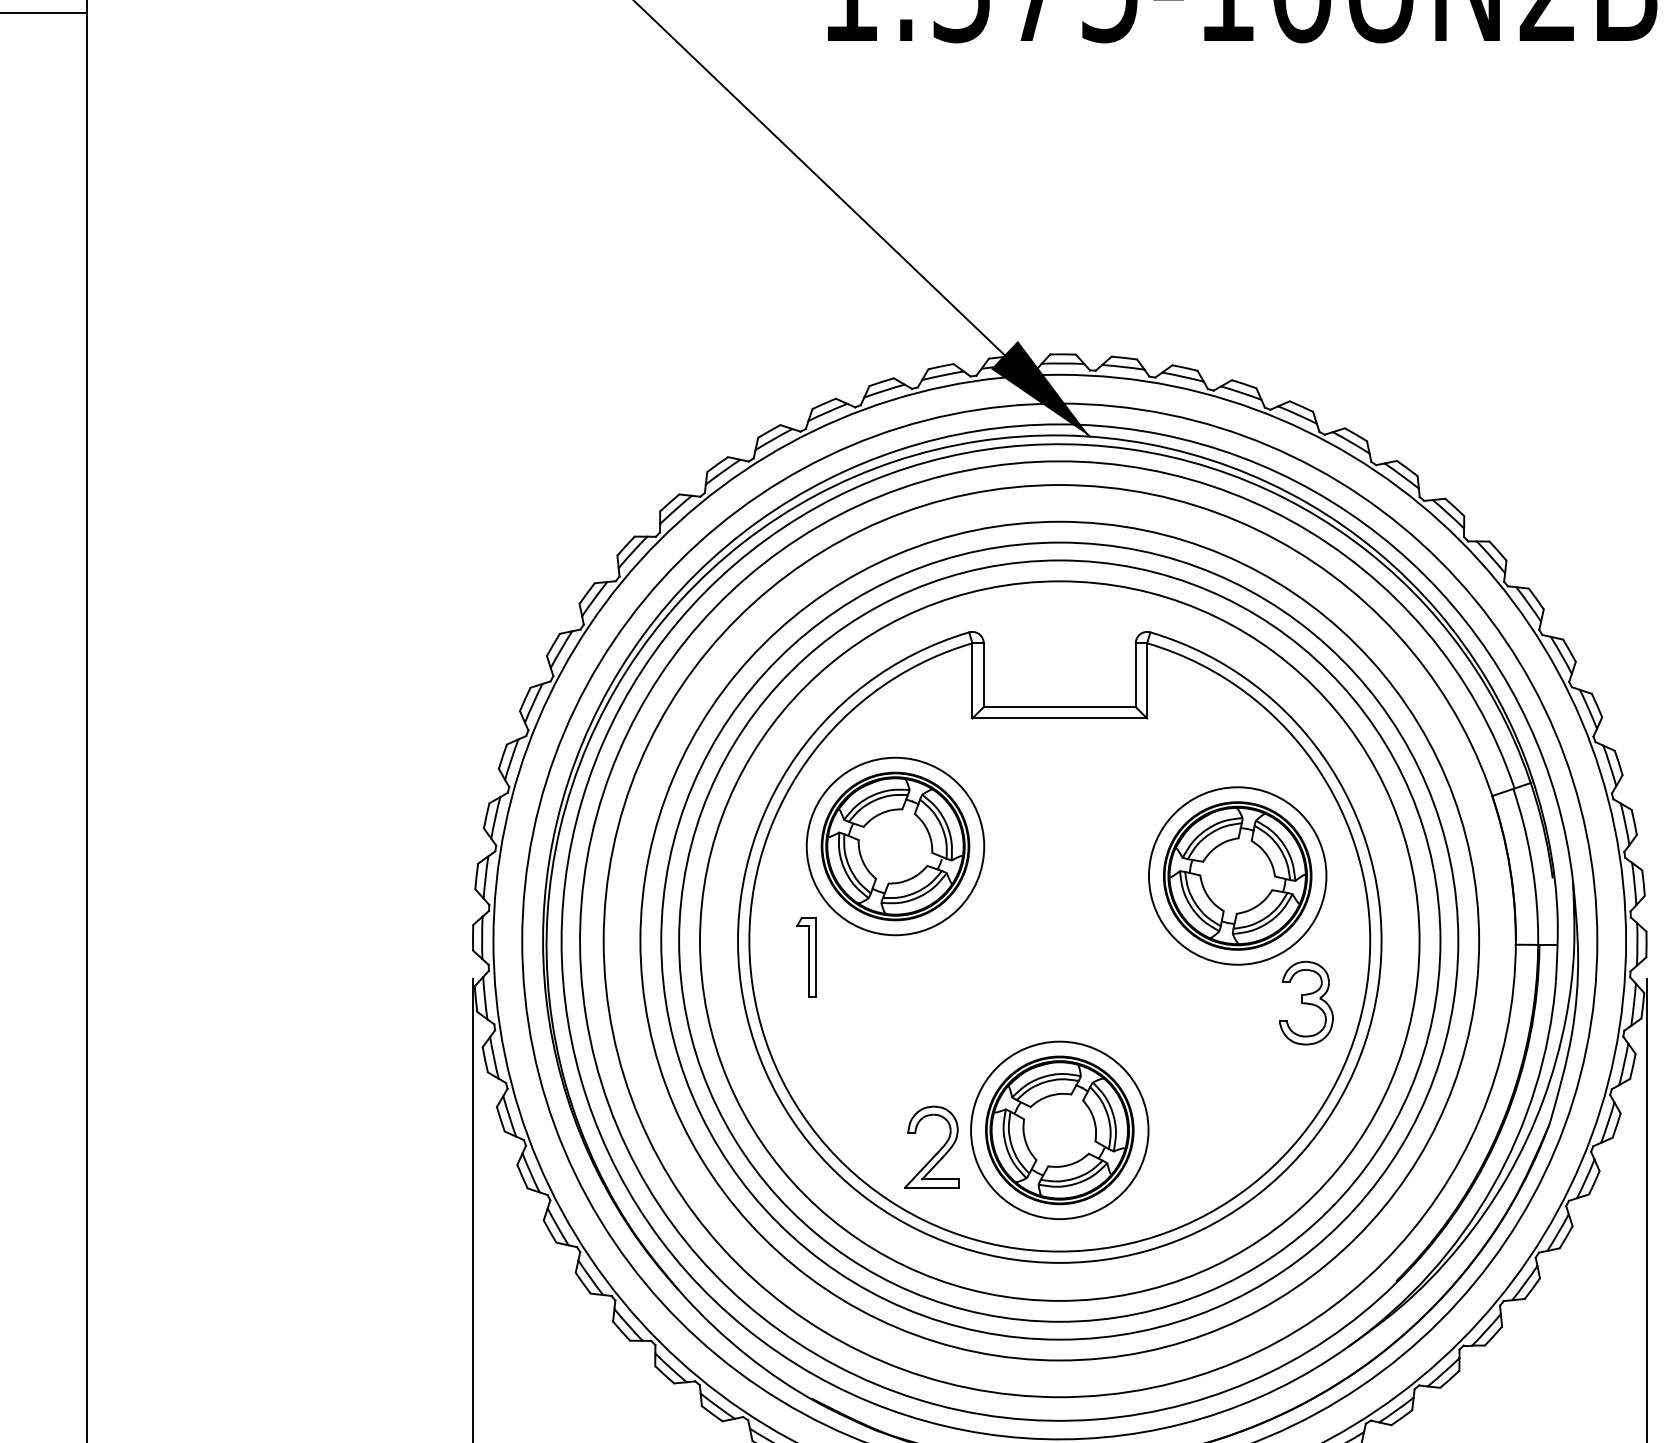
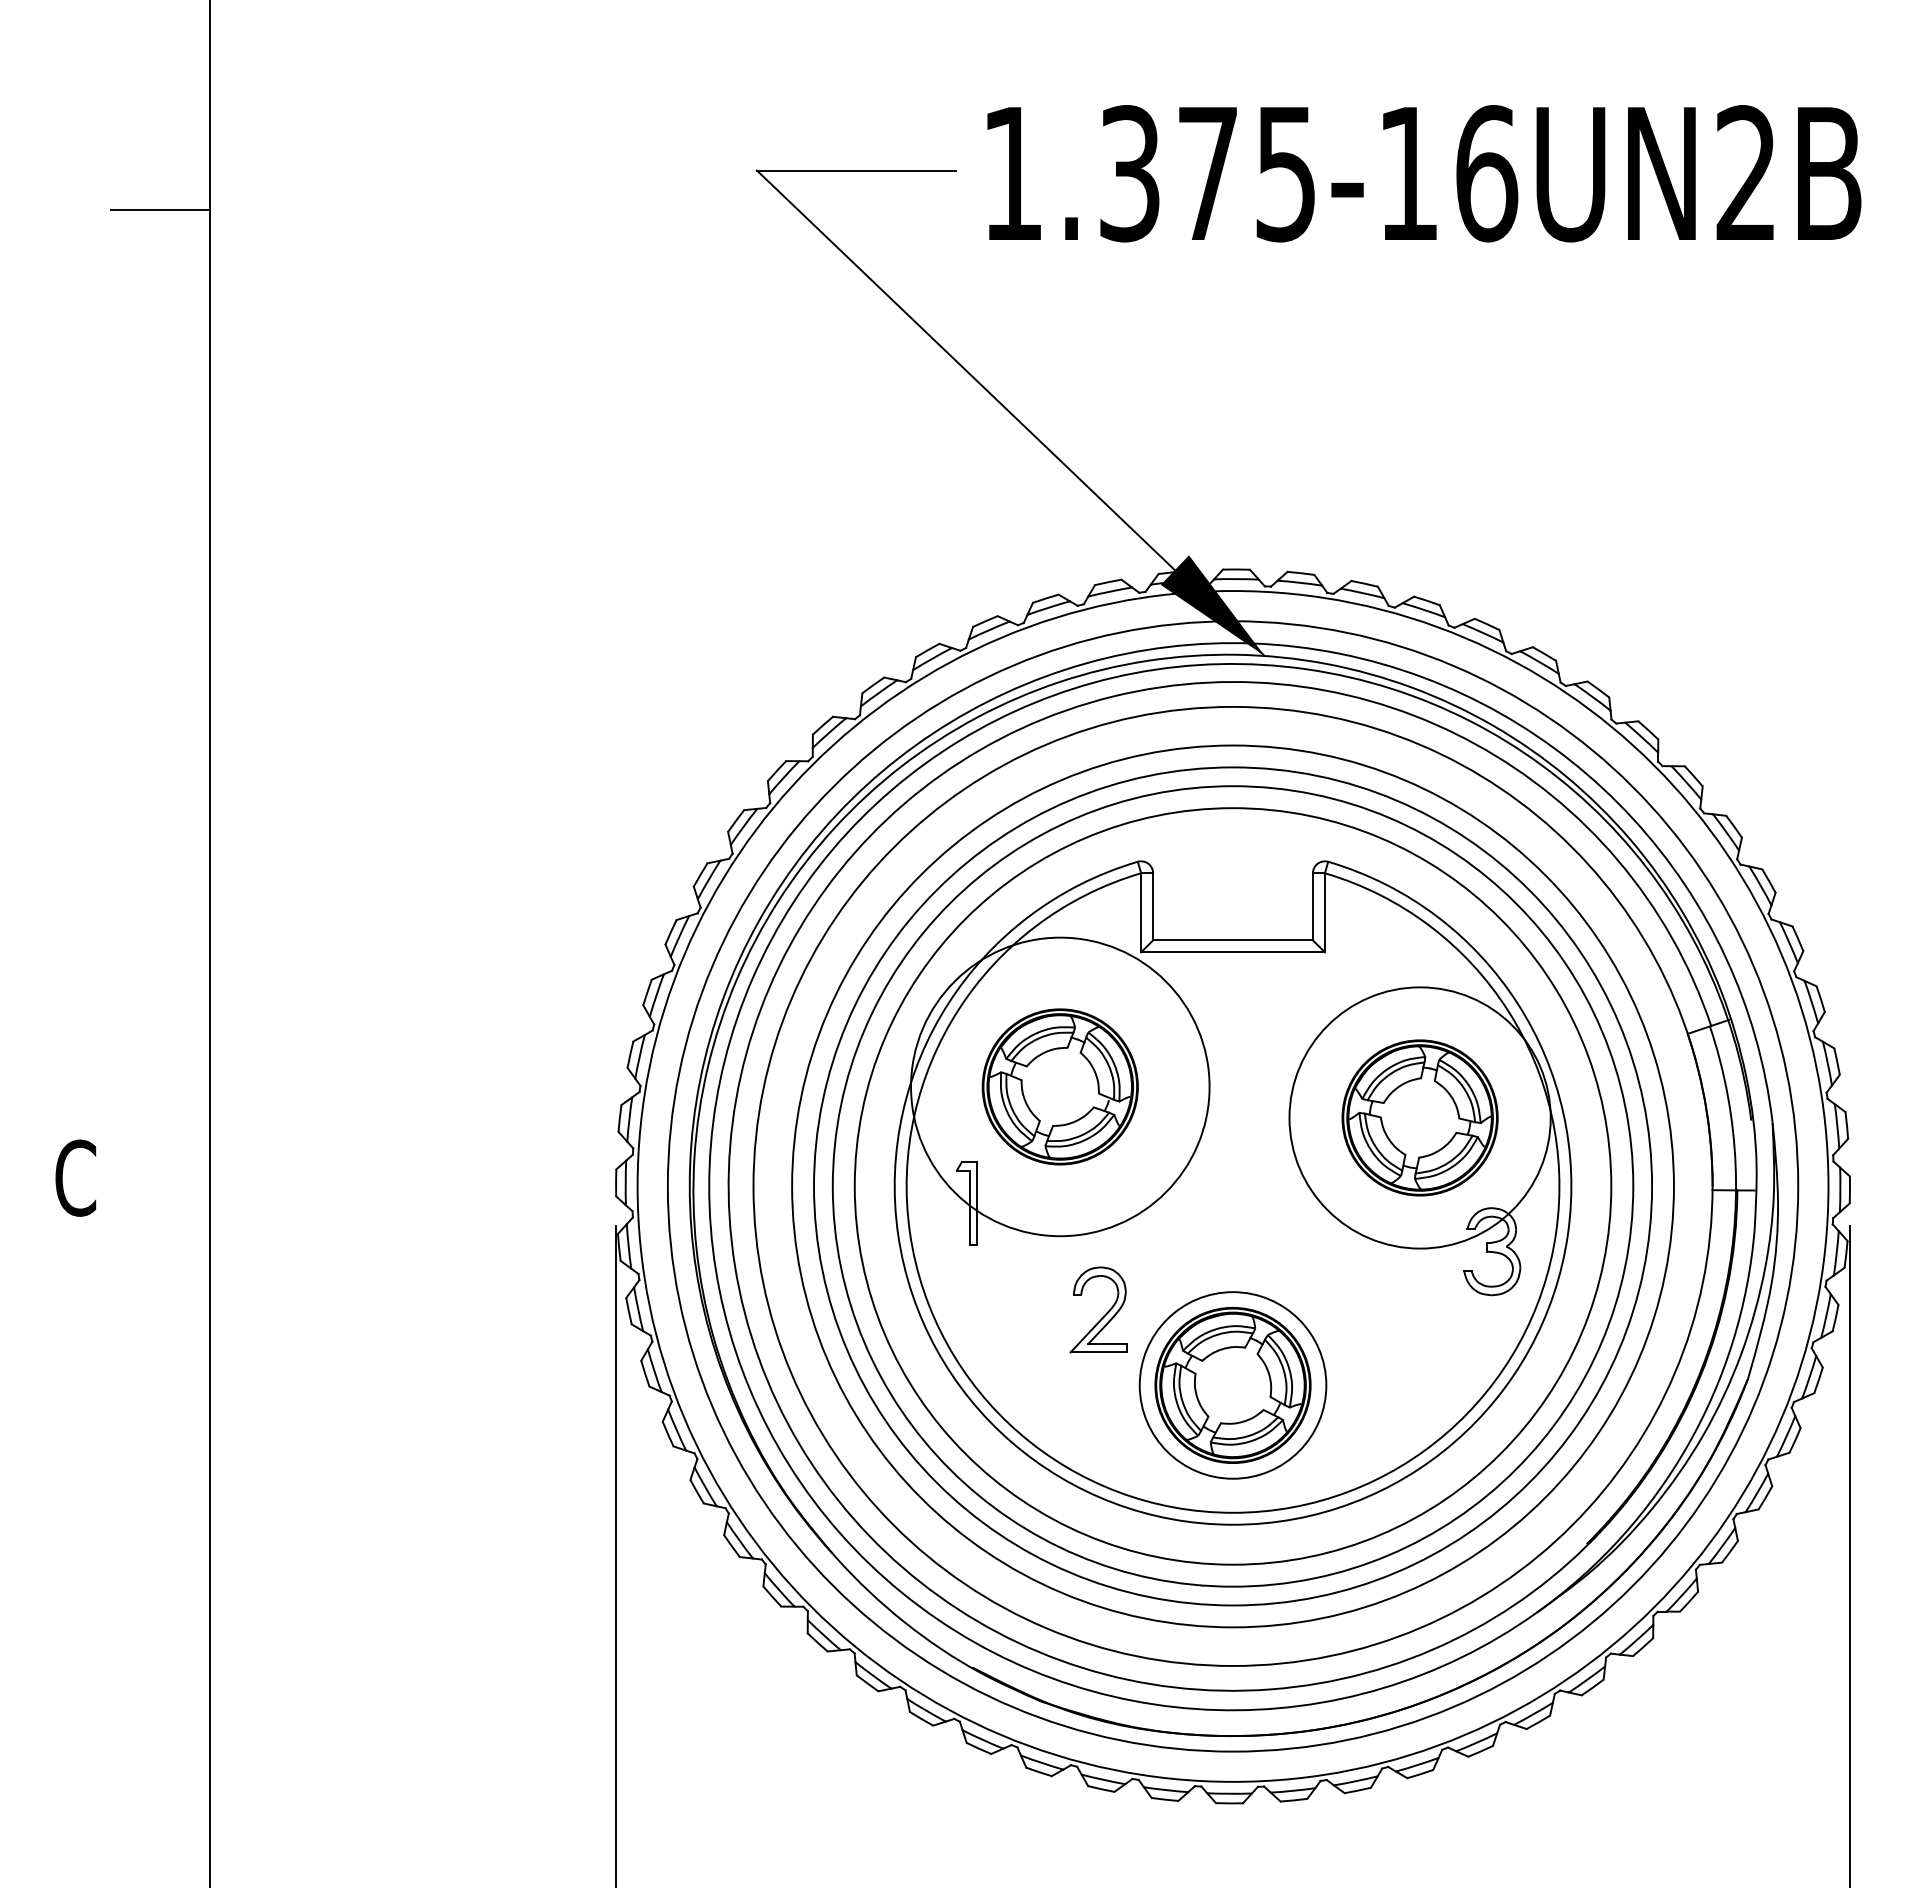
circle: (895, 846) -> (1060, 1086), size x1.6
circle: (1237, 875) -> (1419, 1117), size x1.4
part: (937, 1151) -> (1104, 1314), moved

